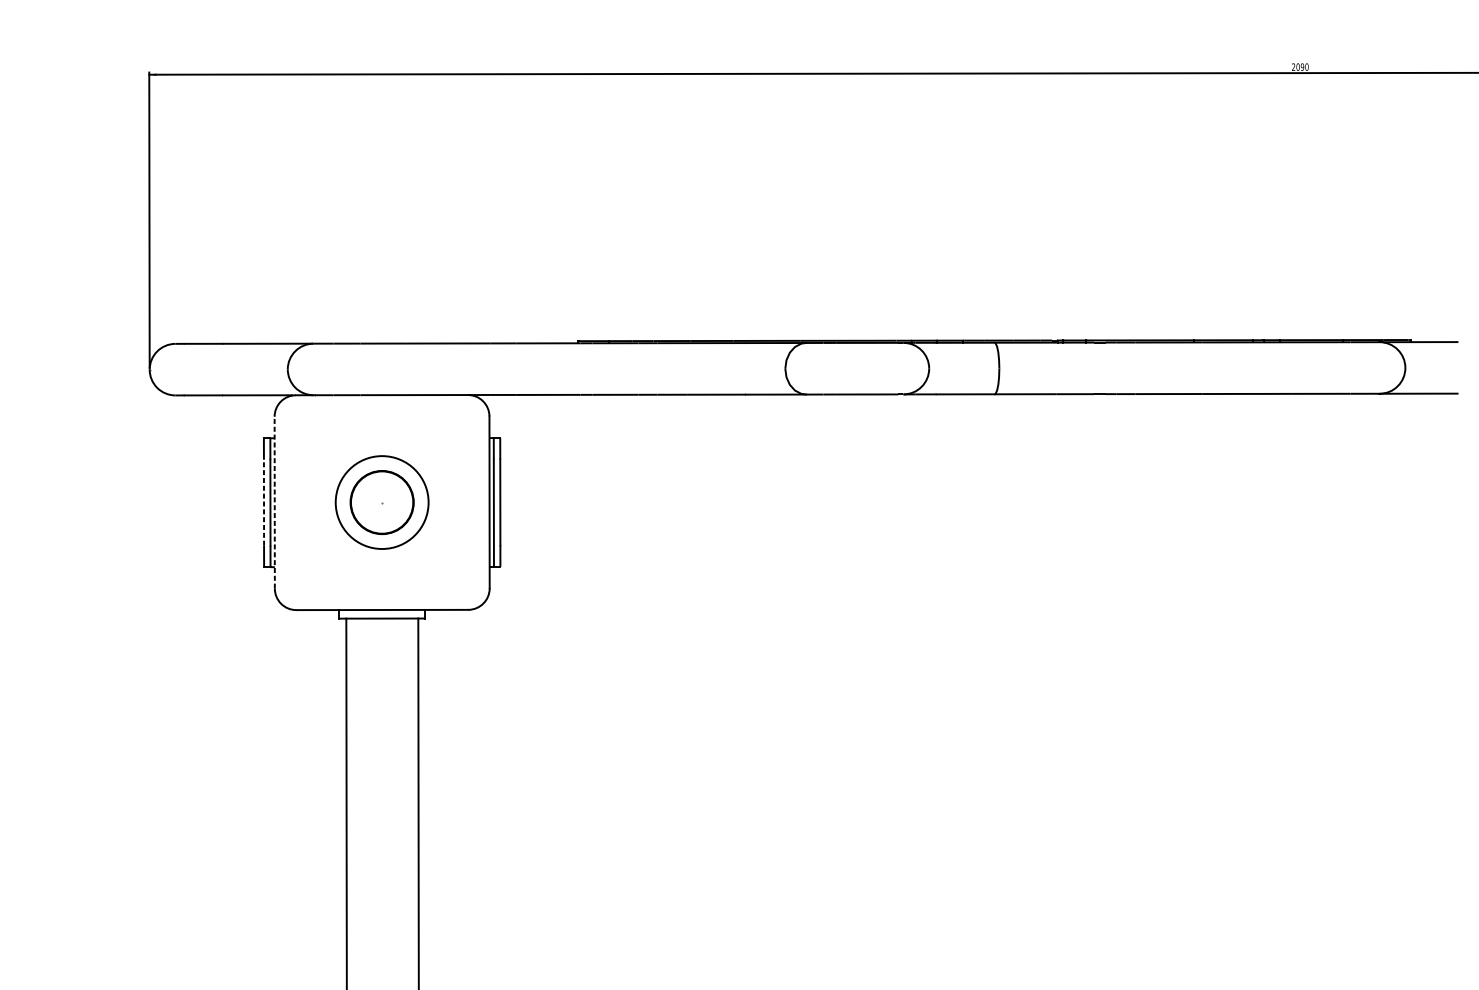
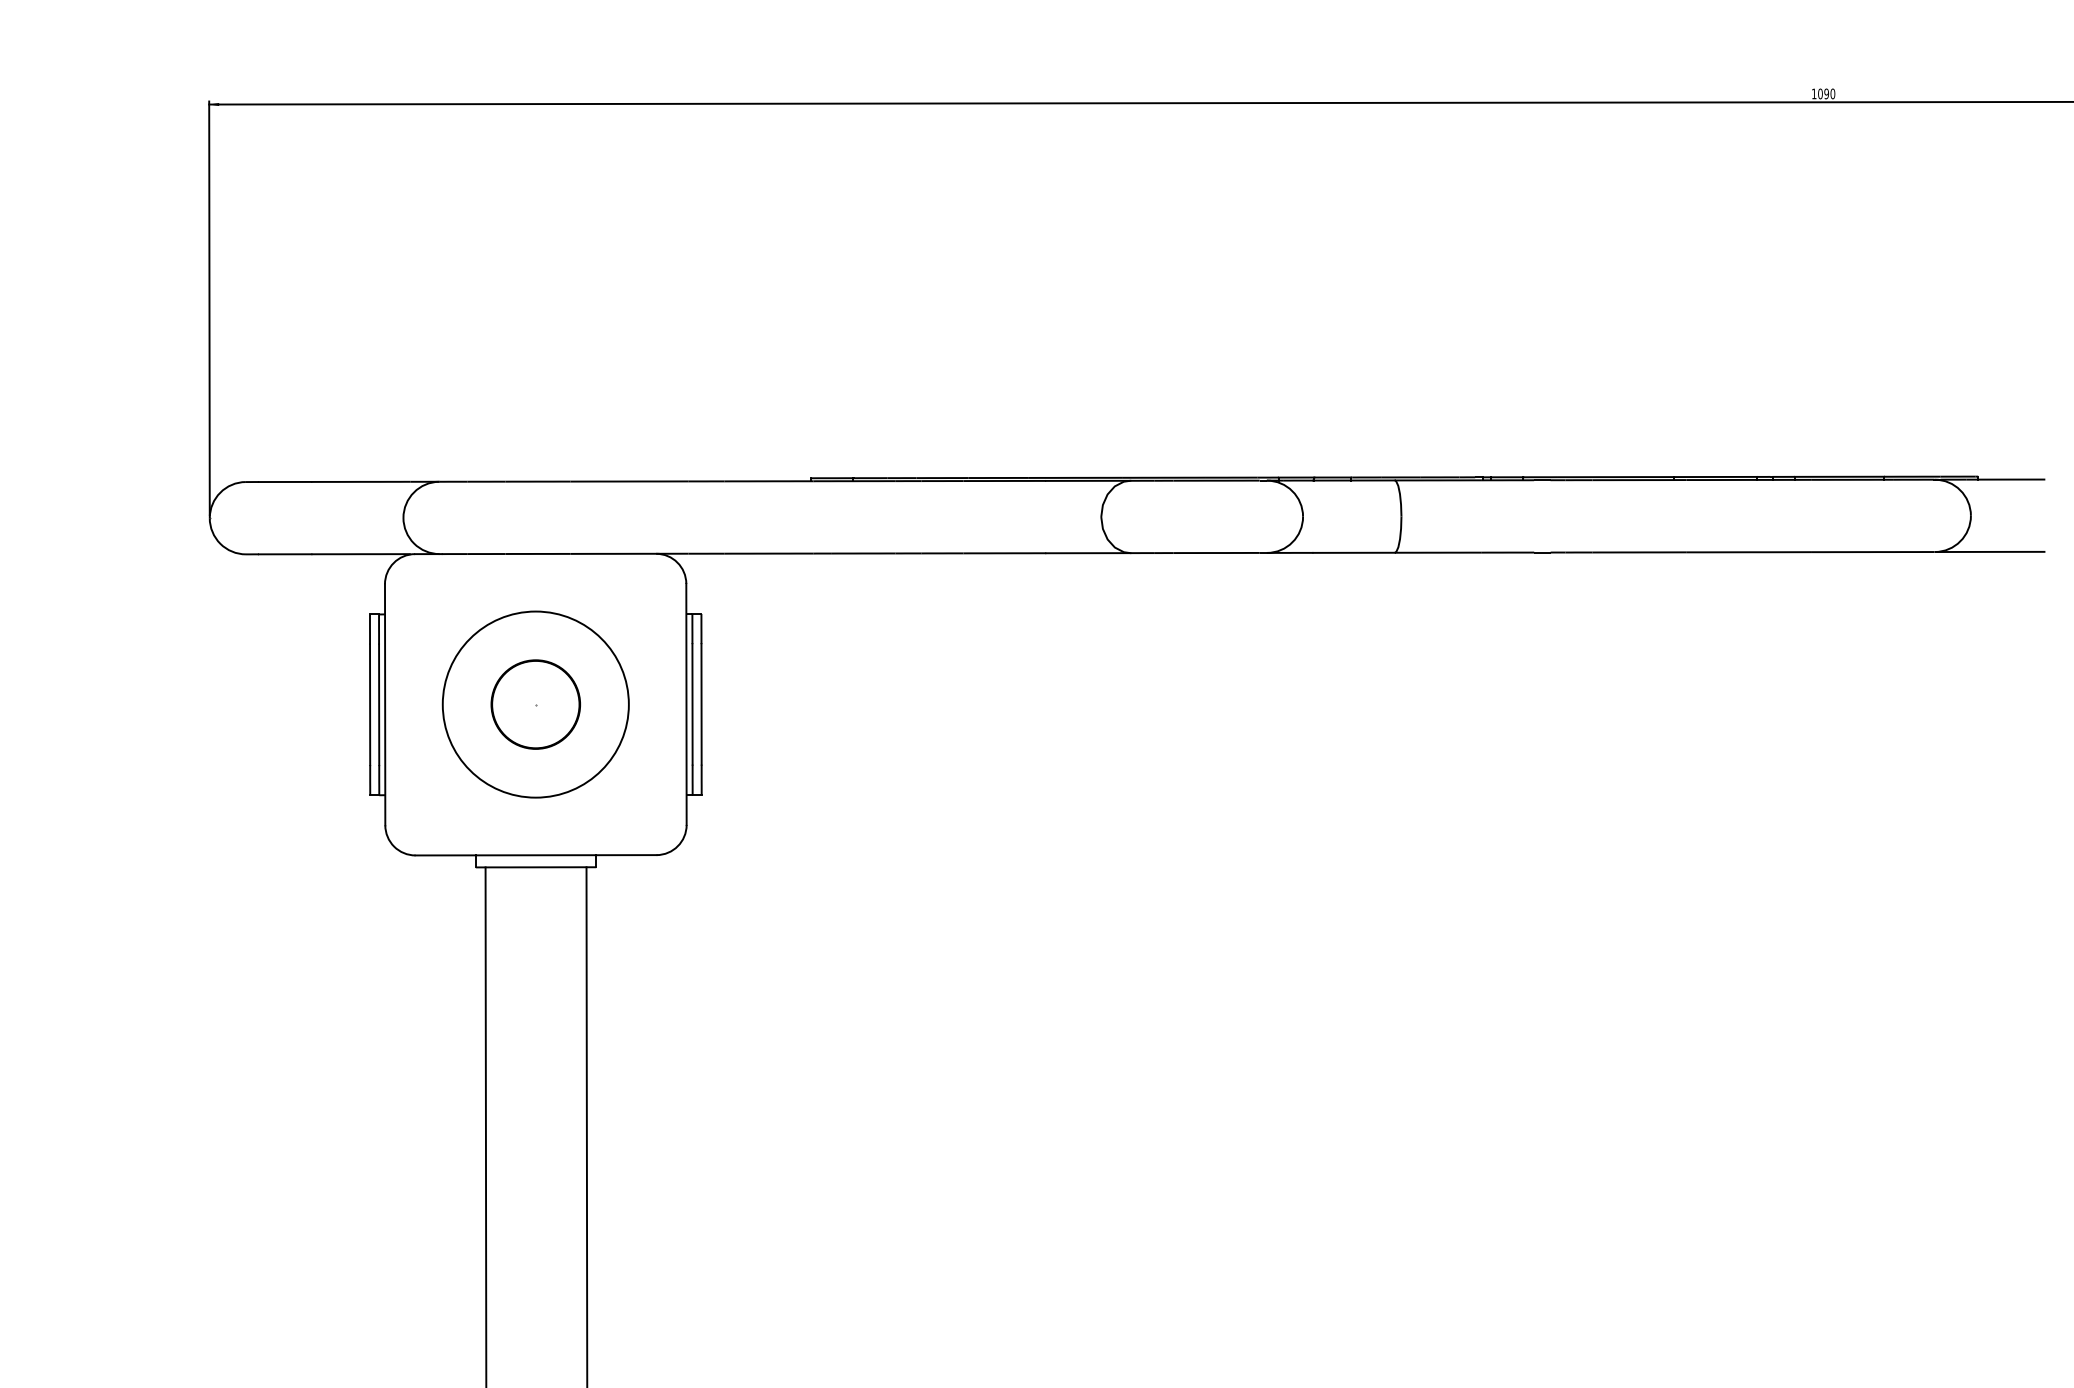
text: (1293, 66) -> (1814, 93), 2090 -> 1090
line: (264, 502) -> (370, 704), dashed -> solid
line: (274, 502) -> (385, 704), dashed -> solid
circle: (381, 502) -> (535, 704), size x1.43

